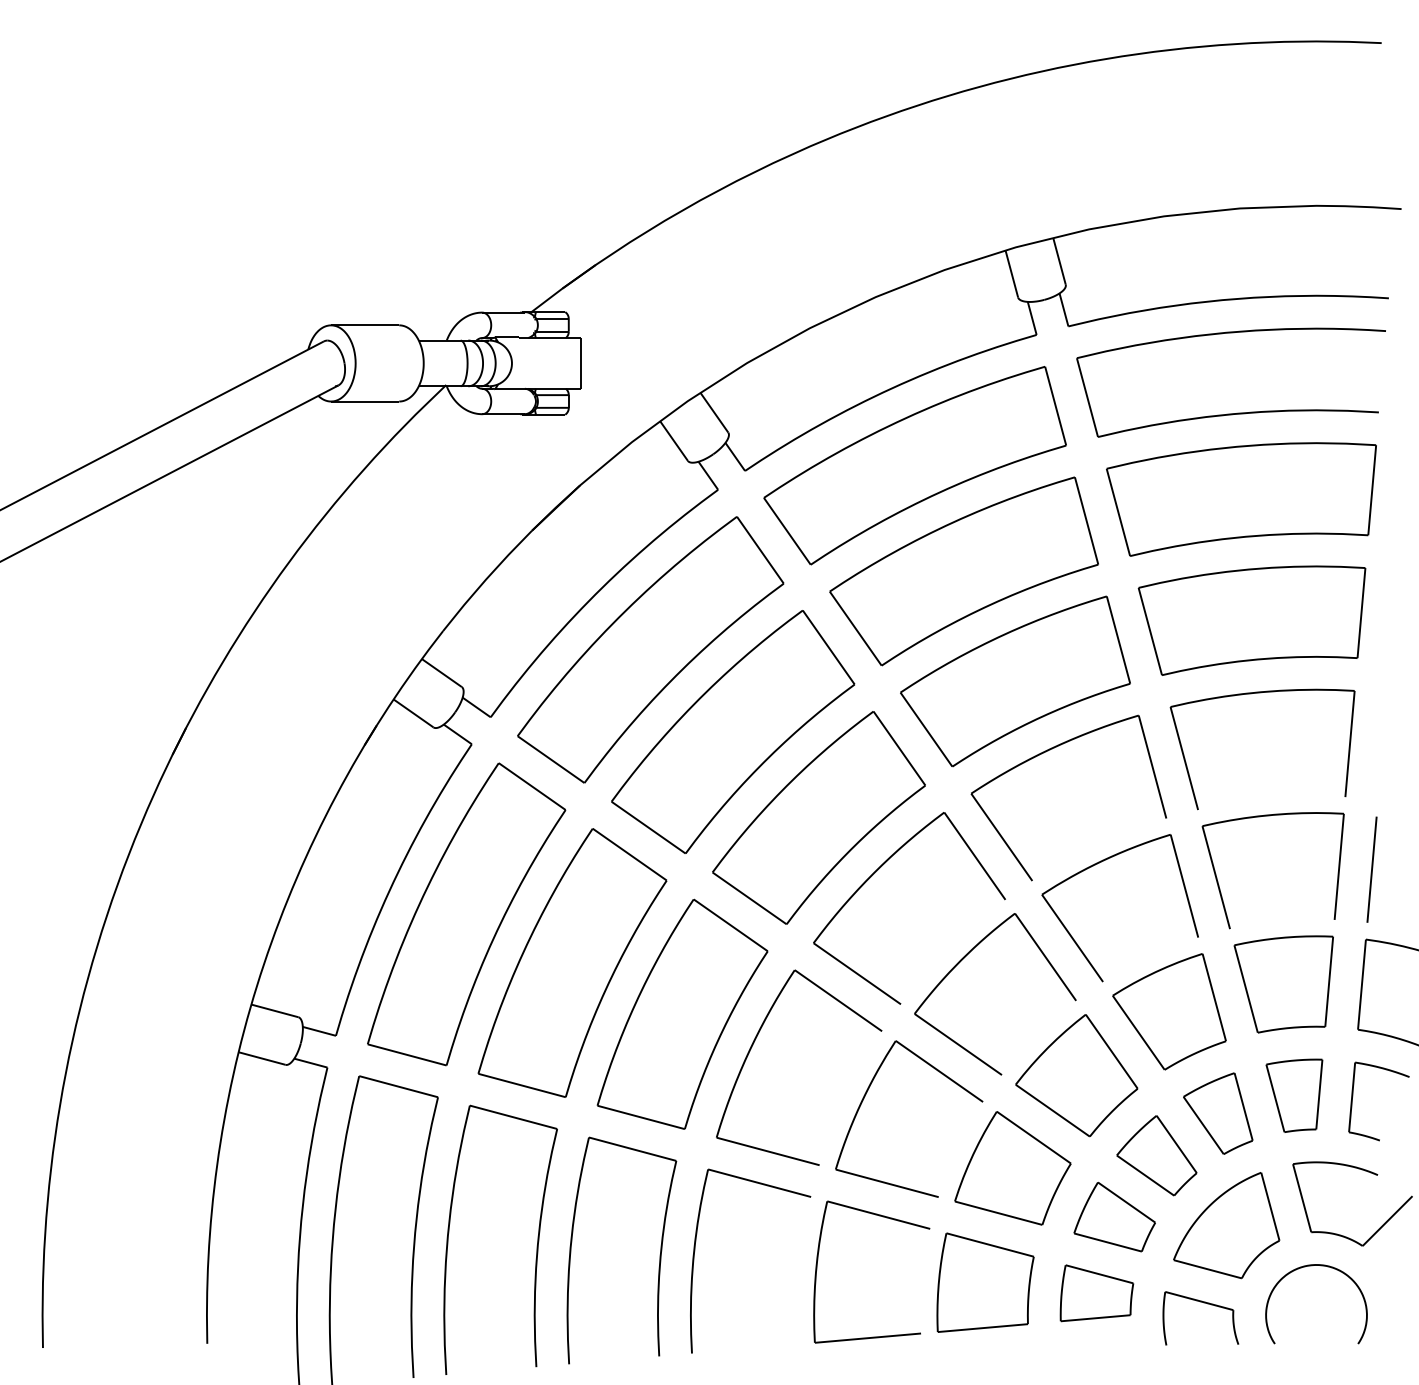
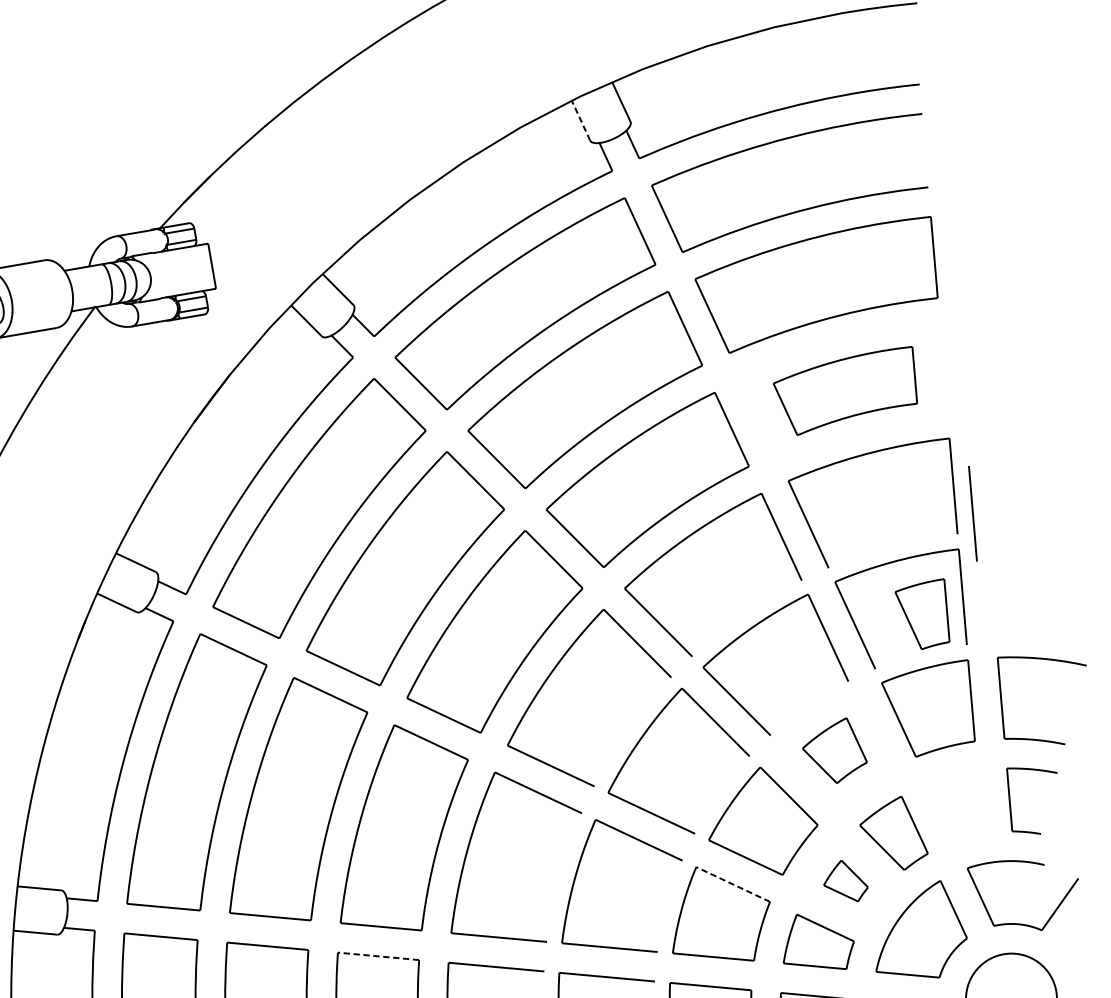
line: (1011, 273) -> (580, 120), solid -> dashed
part: (1251, 620) -> (847, 391), size x0.7
line: (1371, 869) -> (972, 513), moved
part: (1169, 1011) -> (834, 751), size x0.6
part: (1294, 1095) -> (925, 615), moved
line: (1033, 1137) -> (732, 884), solid -> dashed
line: (632, 1149) -> (378, 956), solid -> dashed
part: (1156, 1155) -> (844, 881), size x0.6

